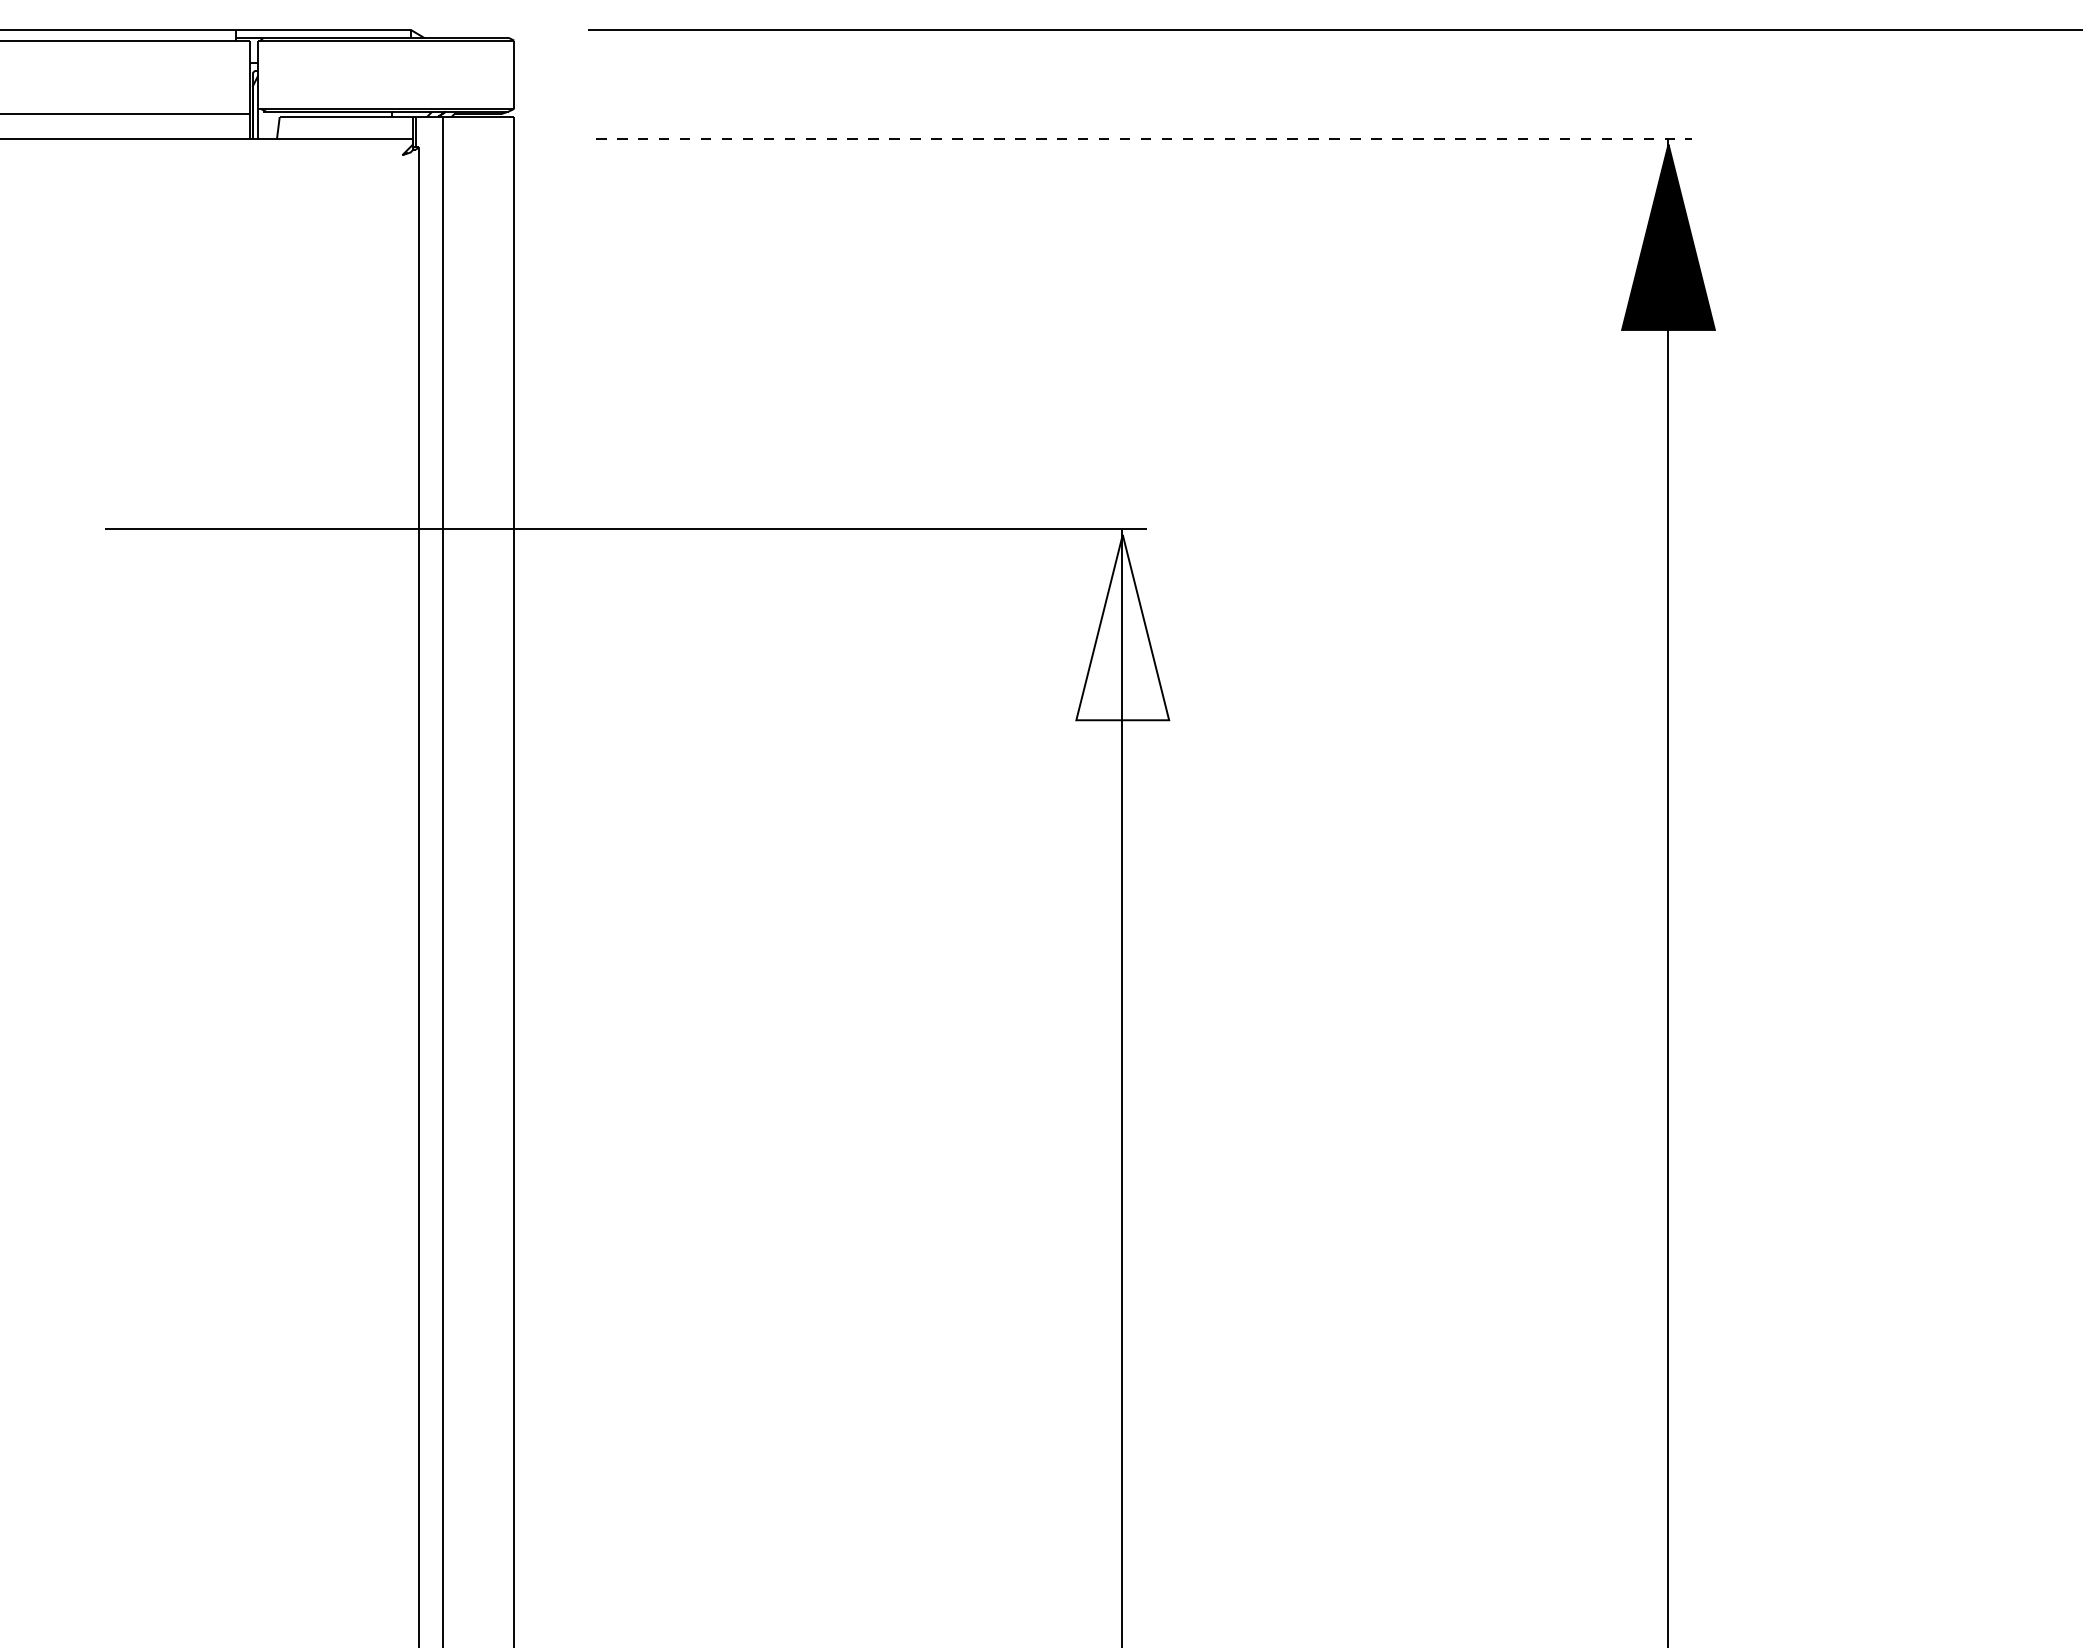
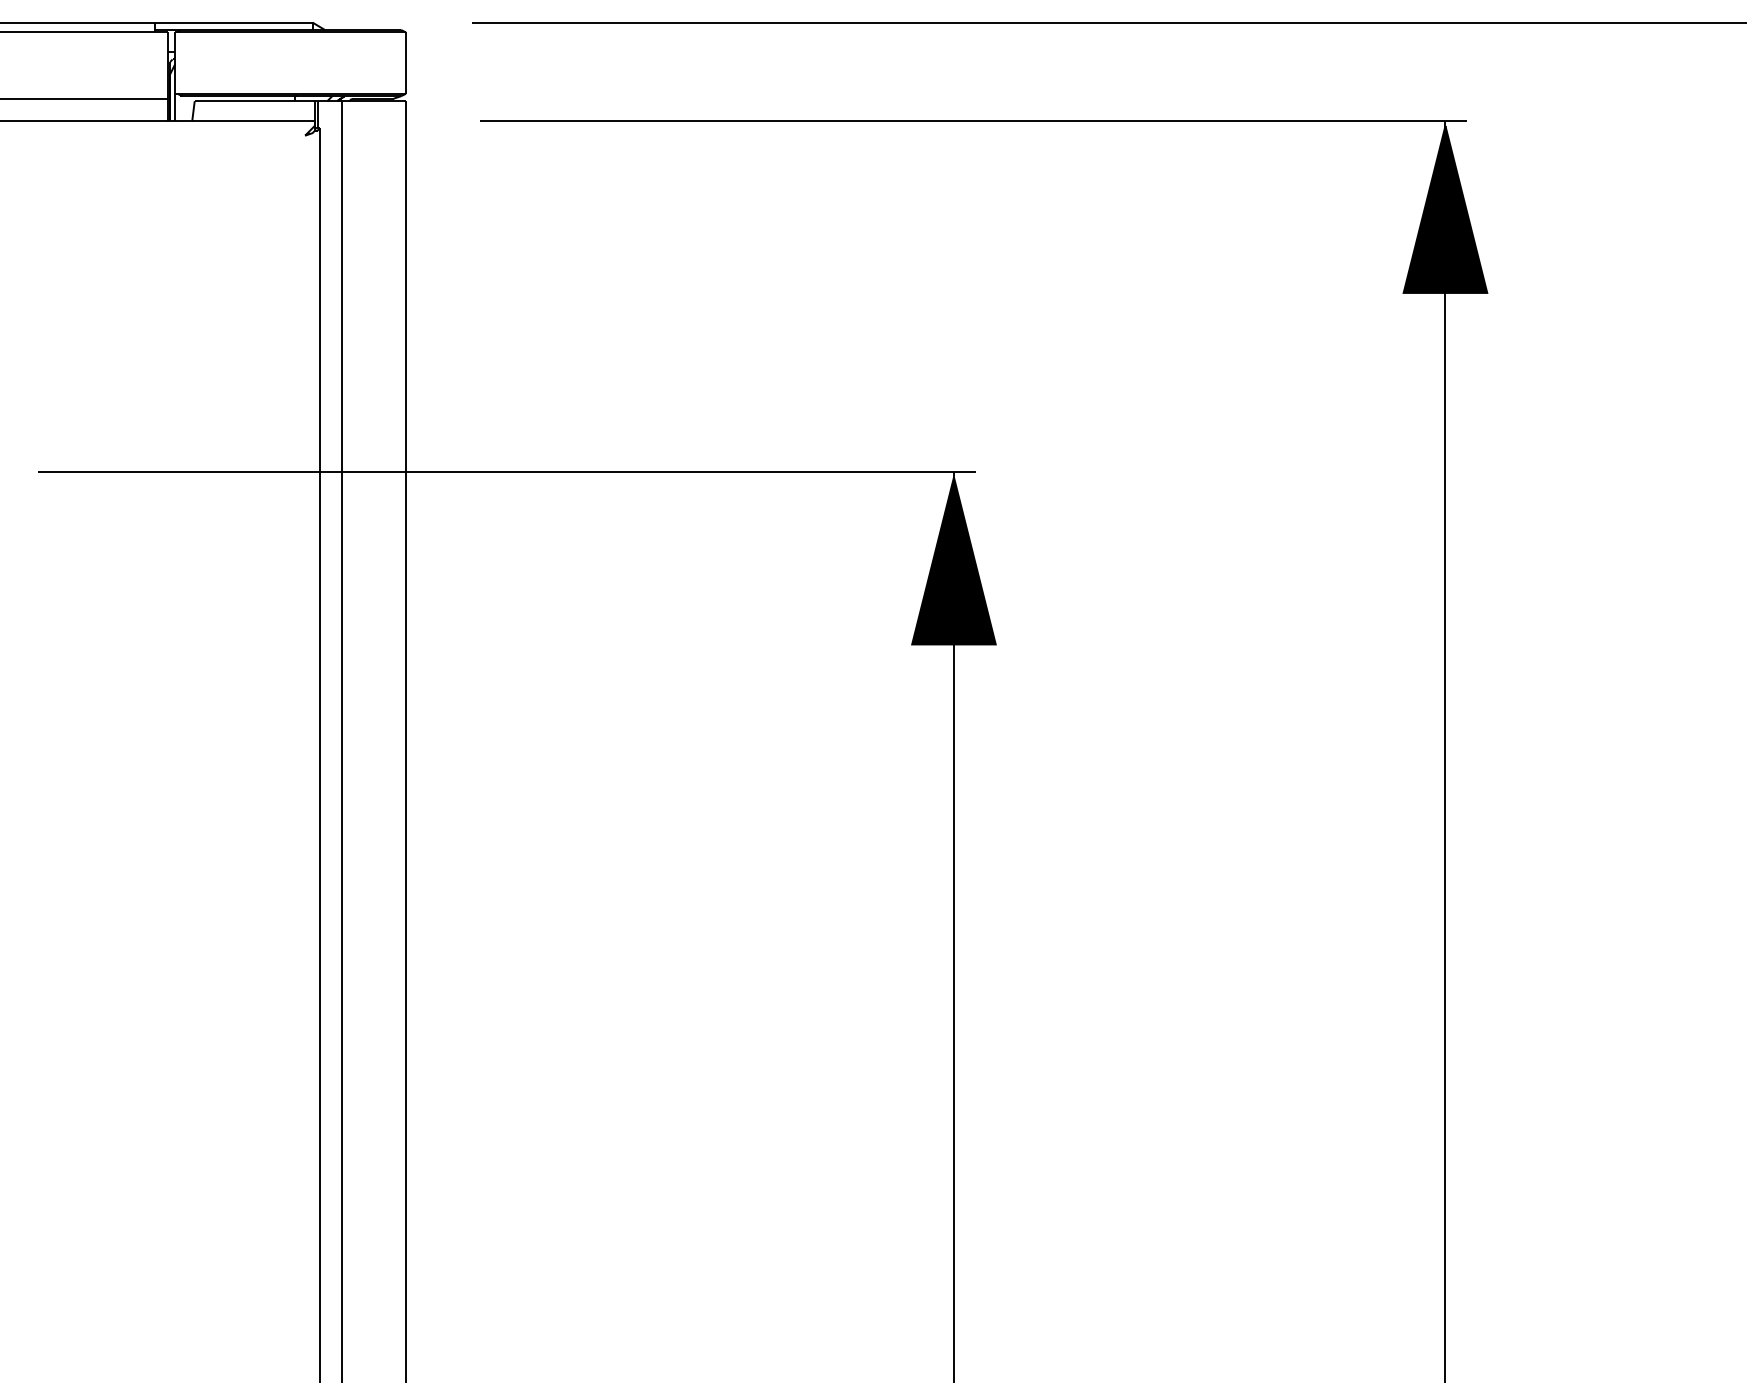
line: (1144, 138) -> (973, 120), dashed -> solid
fill: (1122, 627) -> (953, 560), added

